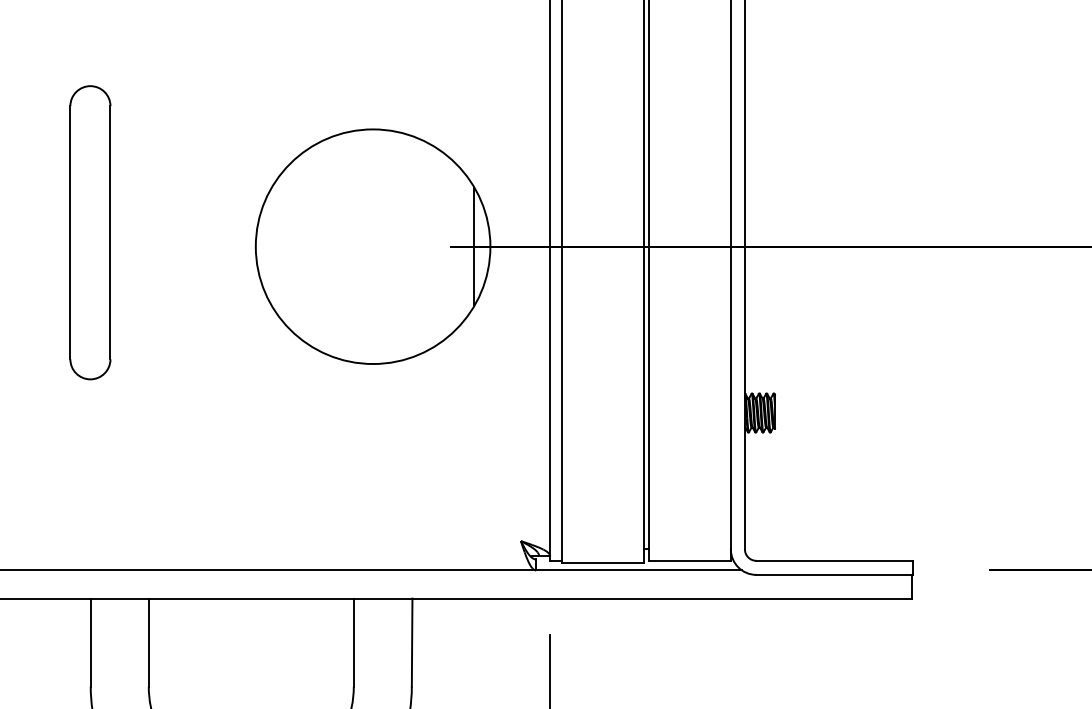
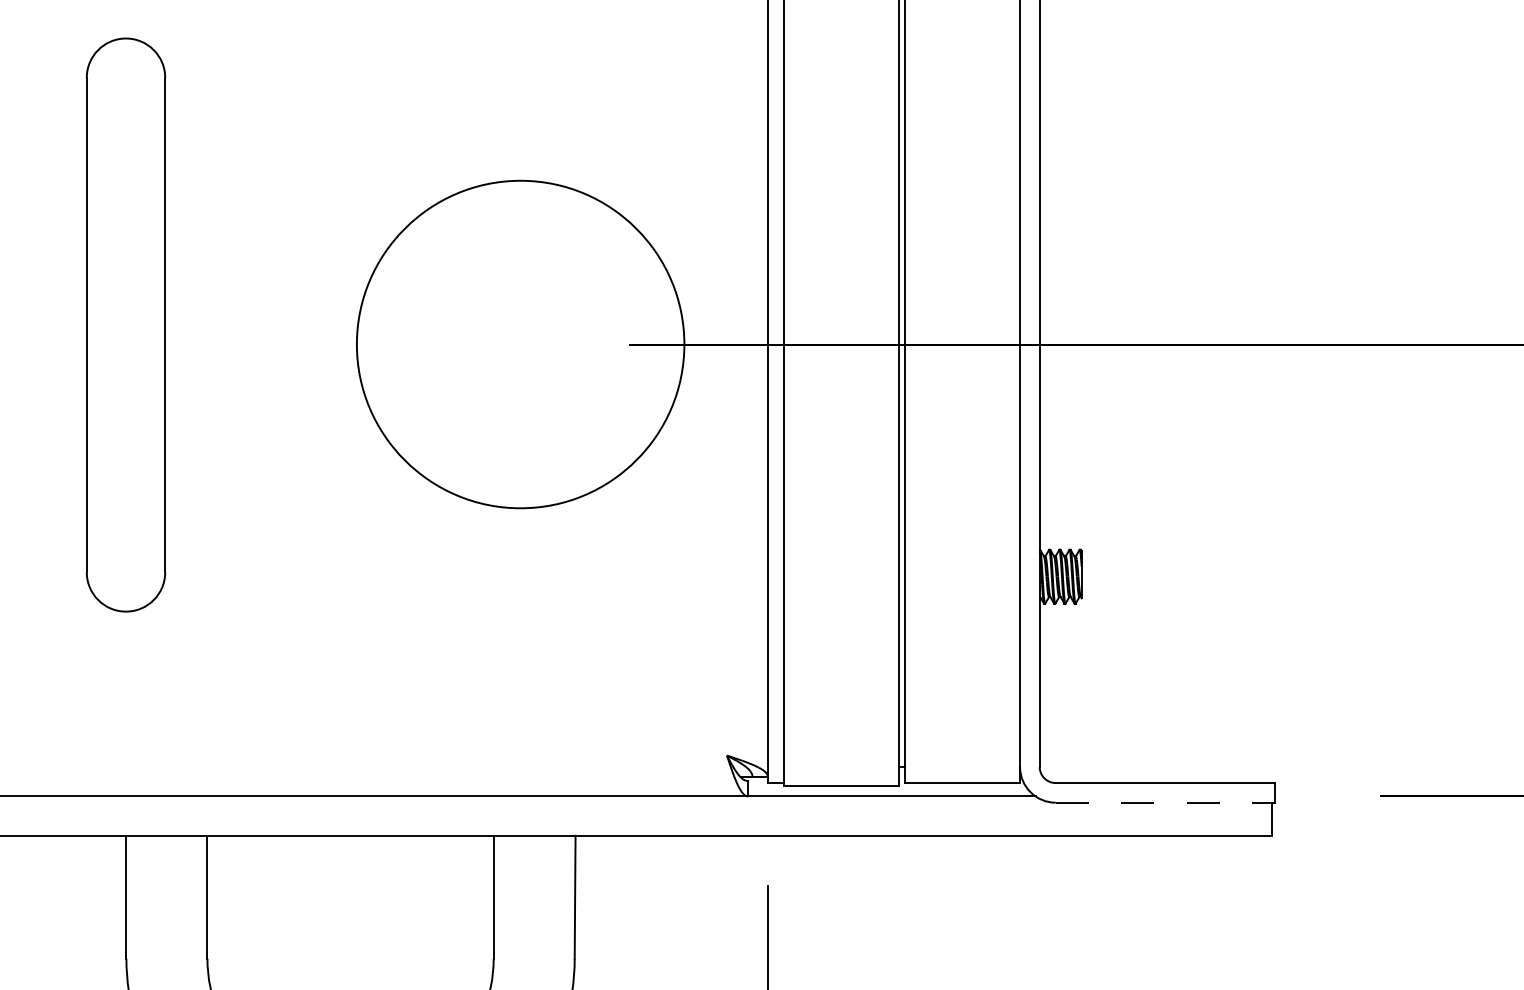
part: (90, 232) -> (125, 324), size x1.4
line: (474, 246) -> (661, 344), removed
line: (835, 574) -> (1165, 802), solid -> dashed

